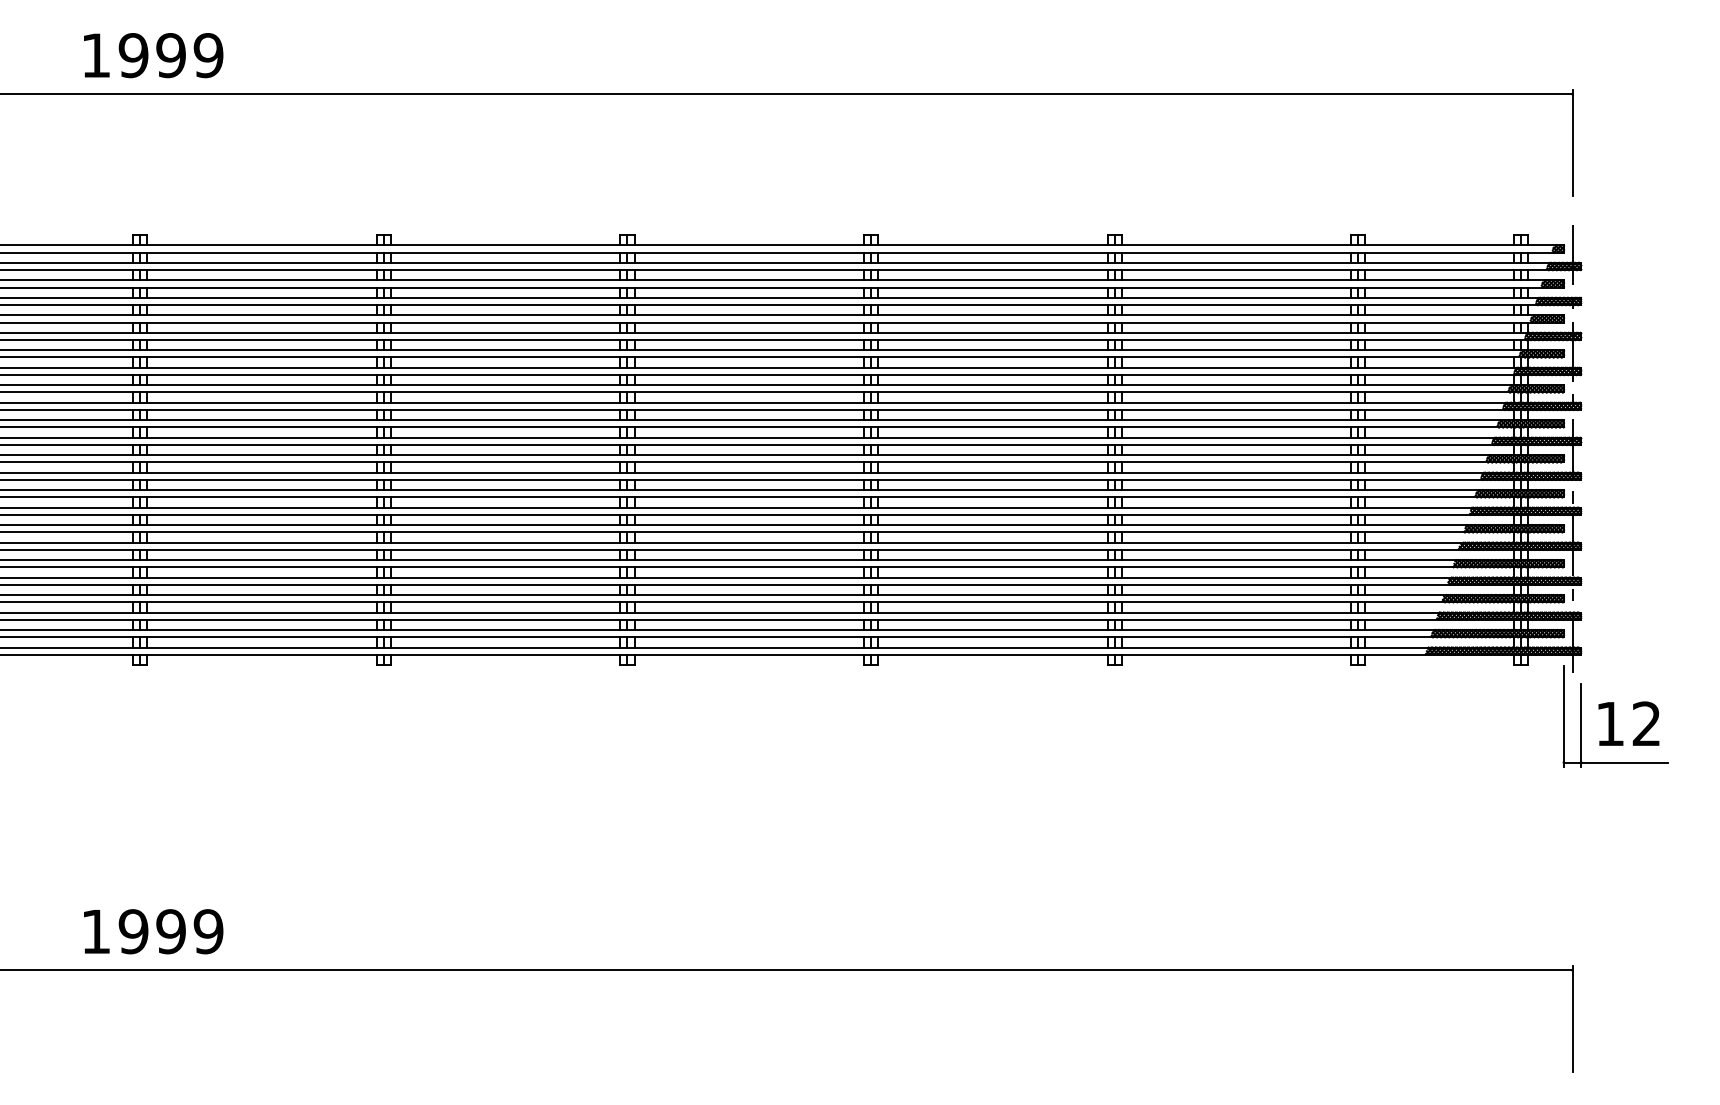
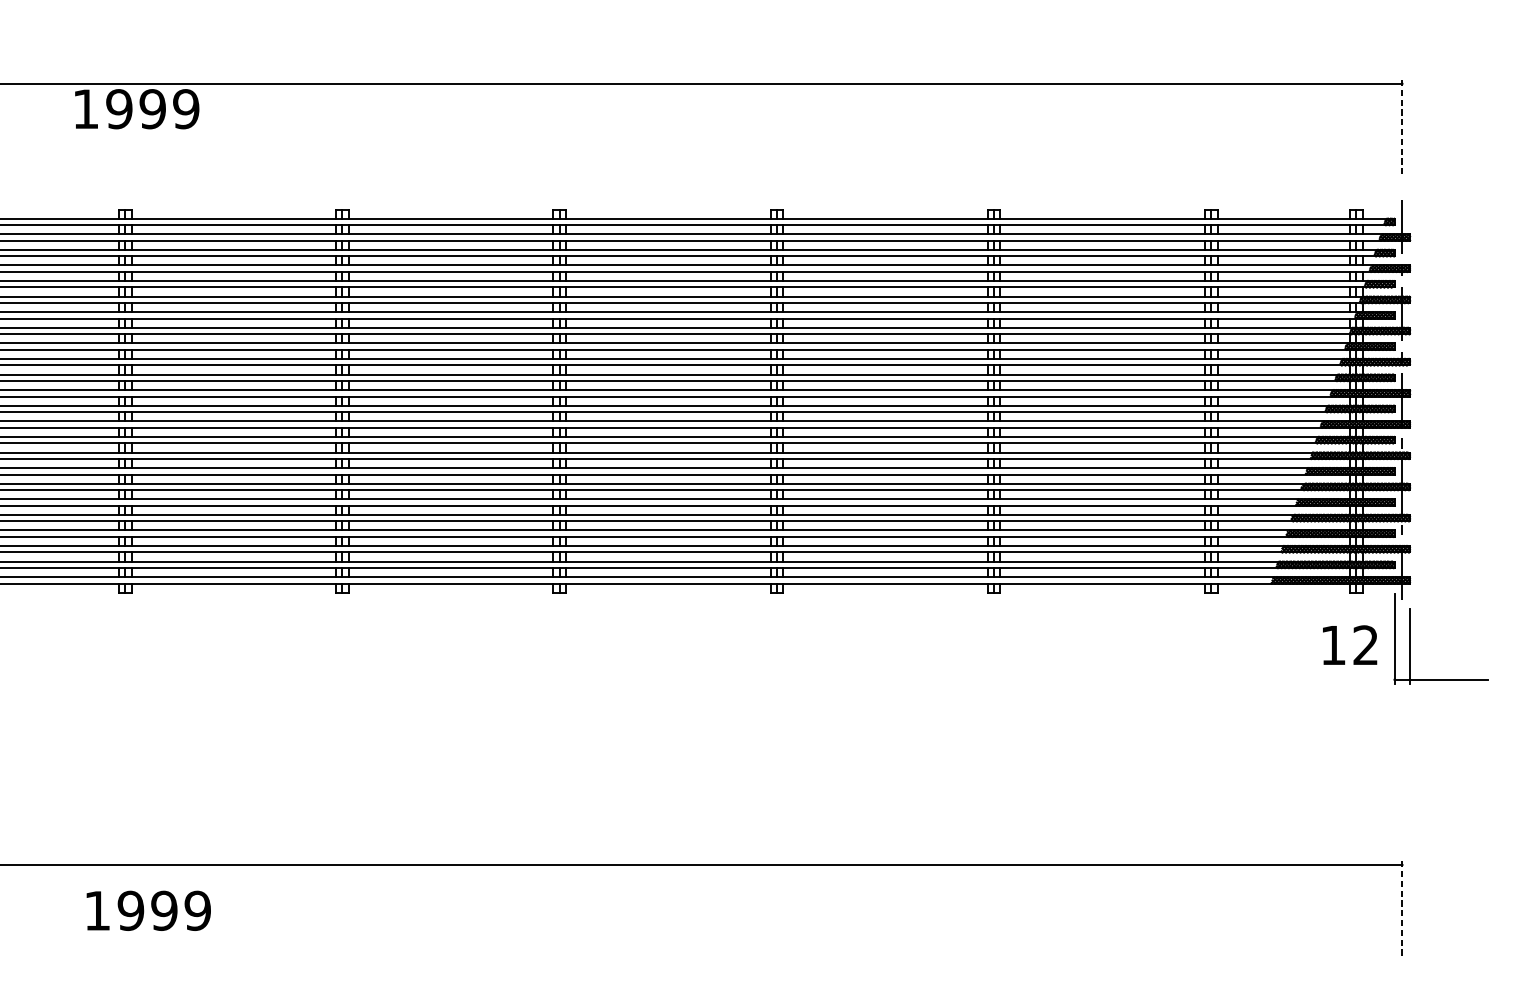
text: (153, 55) -> (137, 109), moved
line: (1572, 143) -> (1402, 127), solid -> dashed
text: (1628, 723) -> (1349, 644), moved
text: (153, 931) -> (148, 910), moved
line: (1572, 1019) -> (1402, 908), solid -> dashed

